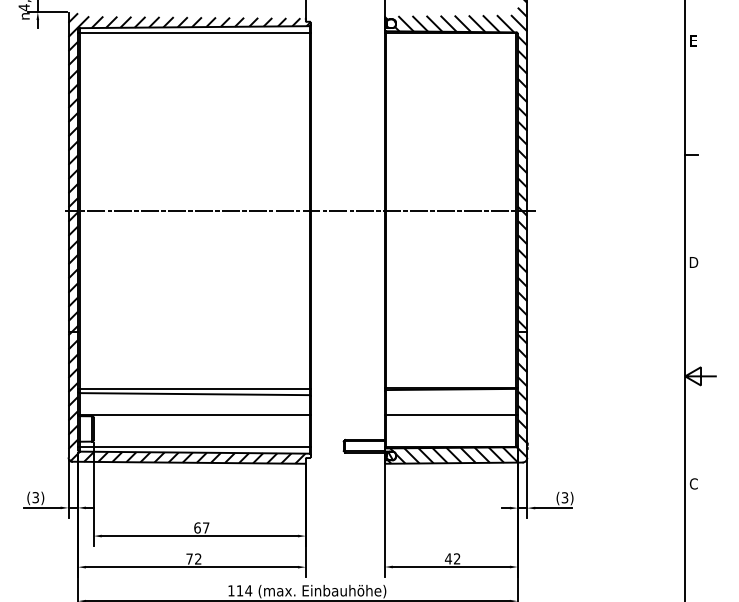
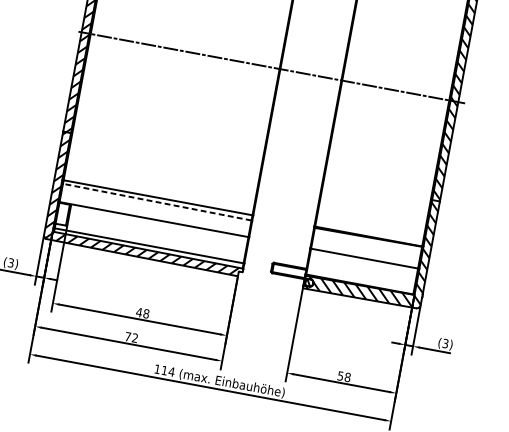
line: (194, 394) -> (157, 202), solid -> dashed
text: (201, 527) -> (142, 312), 67 -> 48
text: (452, 558) -> (343, 376), 42 -> 58

